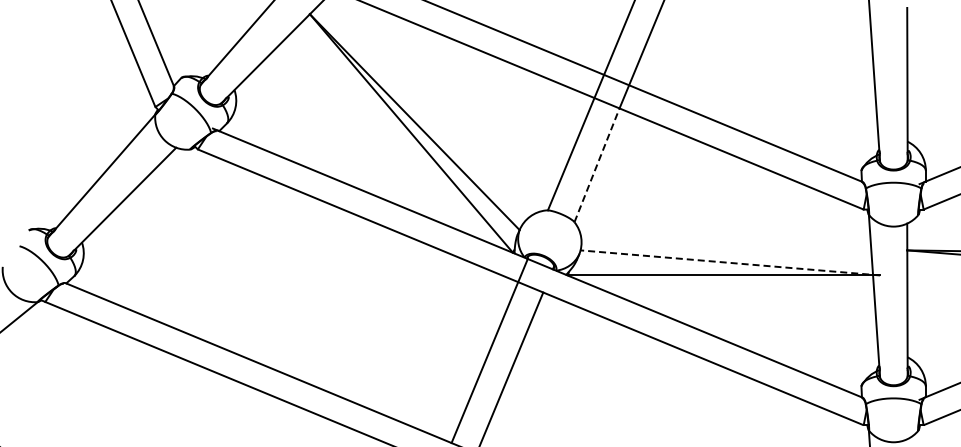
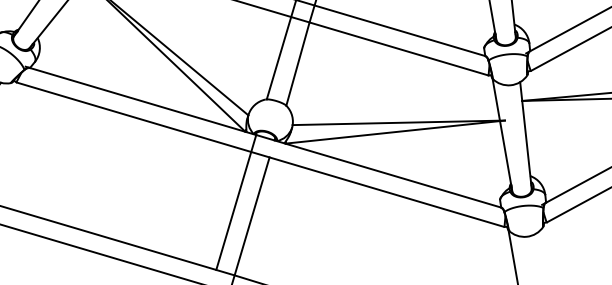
line: (597, 164) -> (298, 63), dashed -> solid
line: (729, 262) -> (398, 122), dashed -> solid

